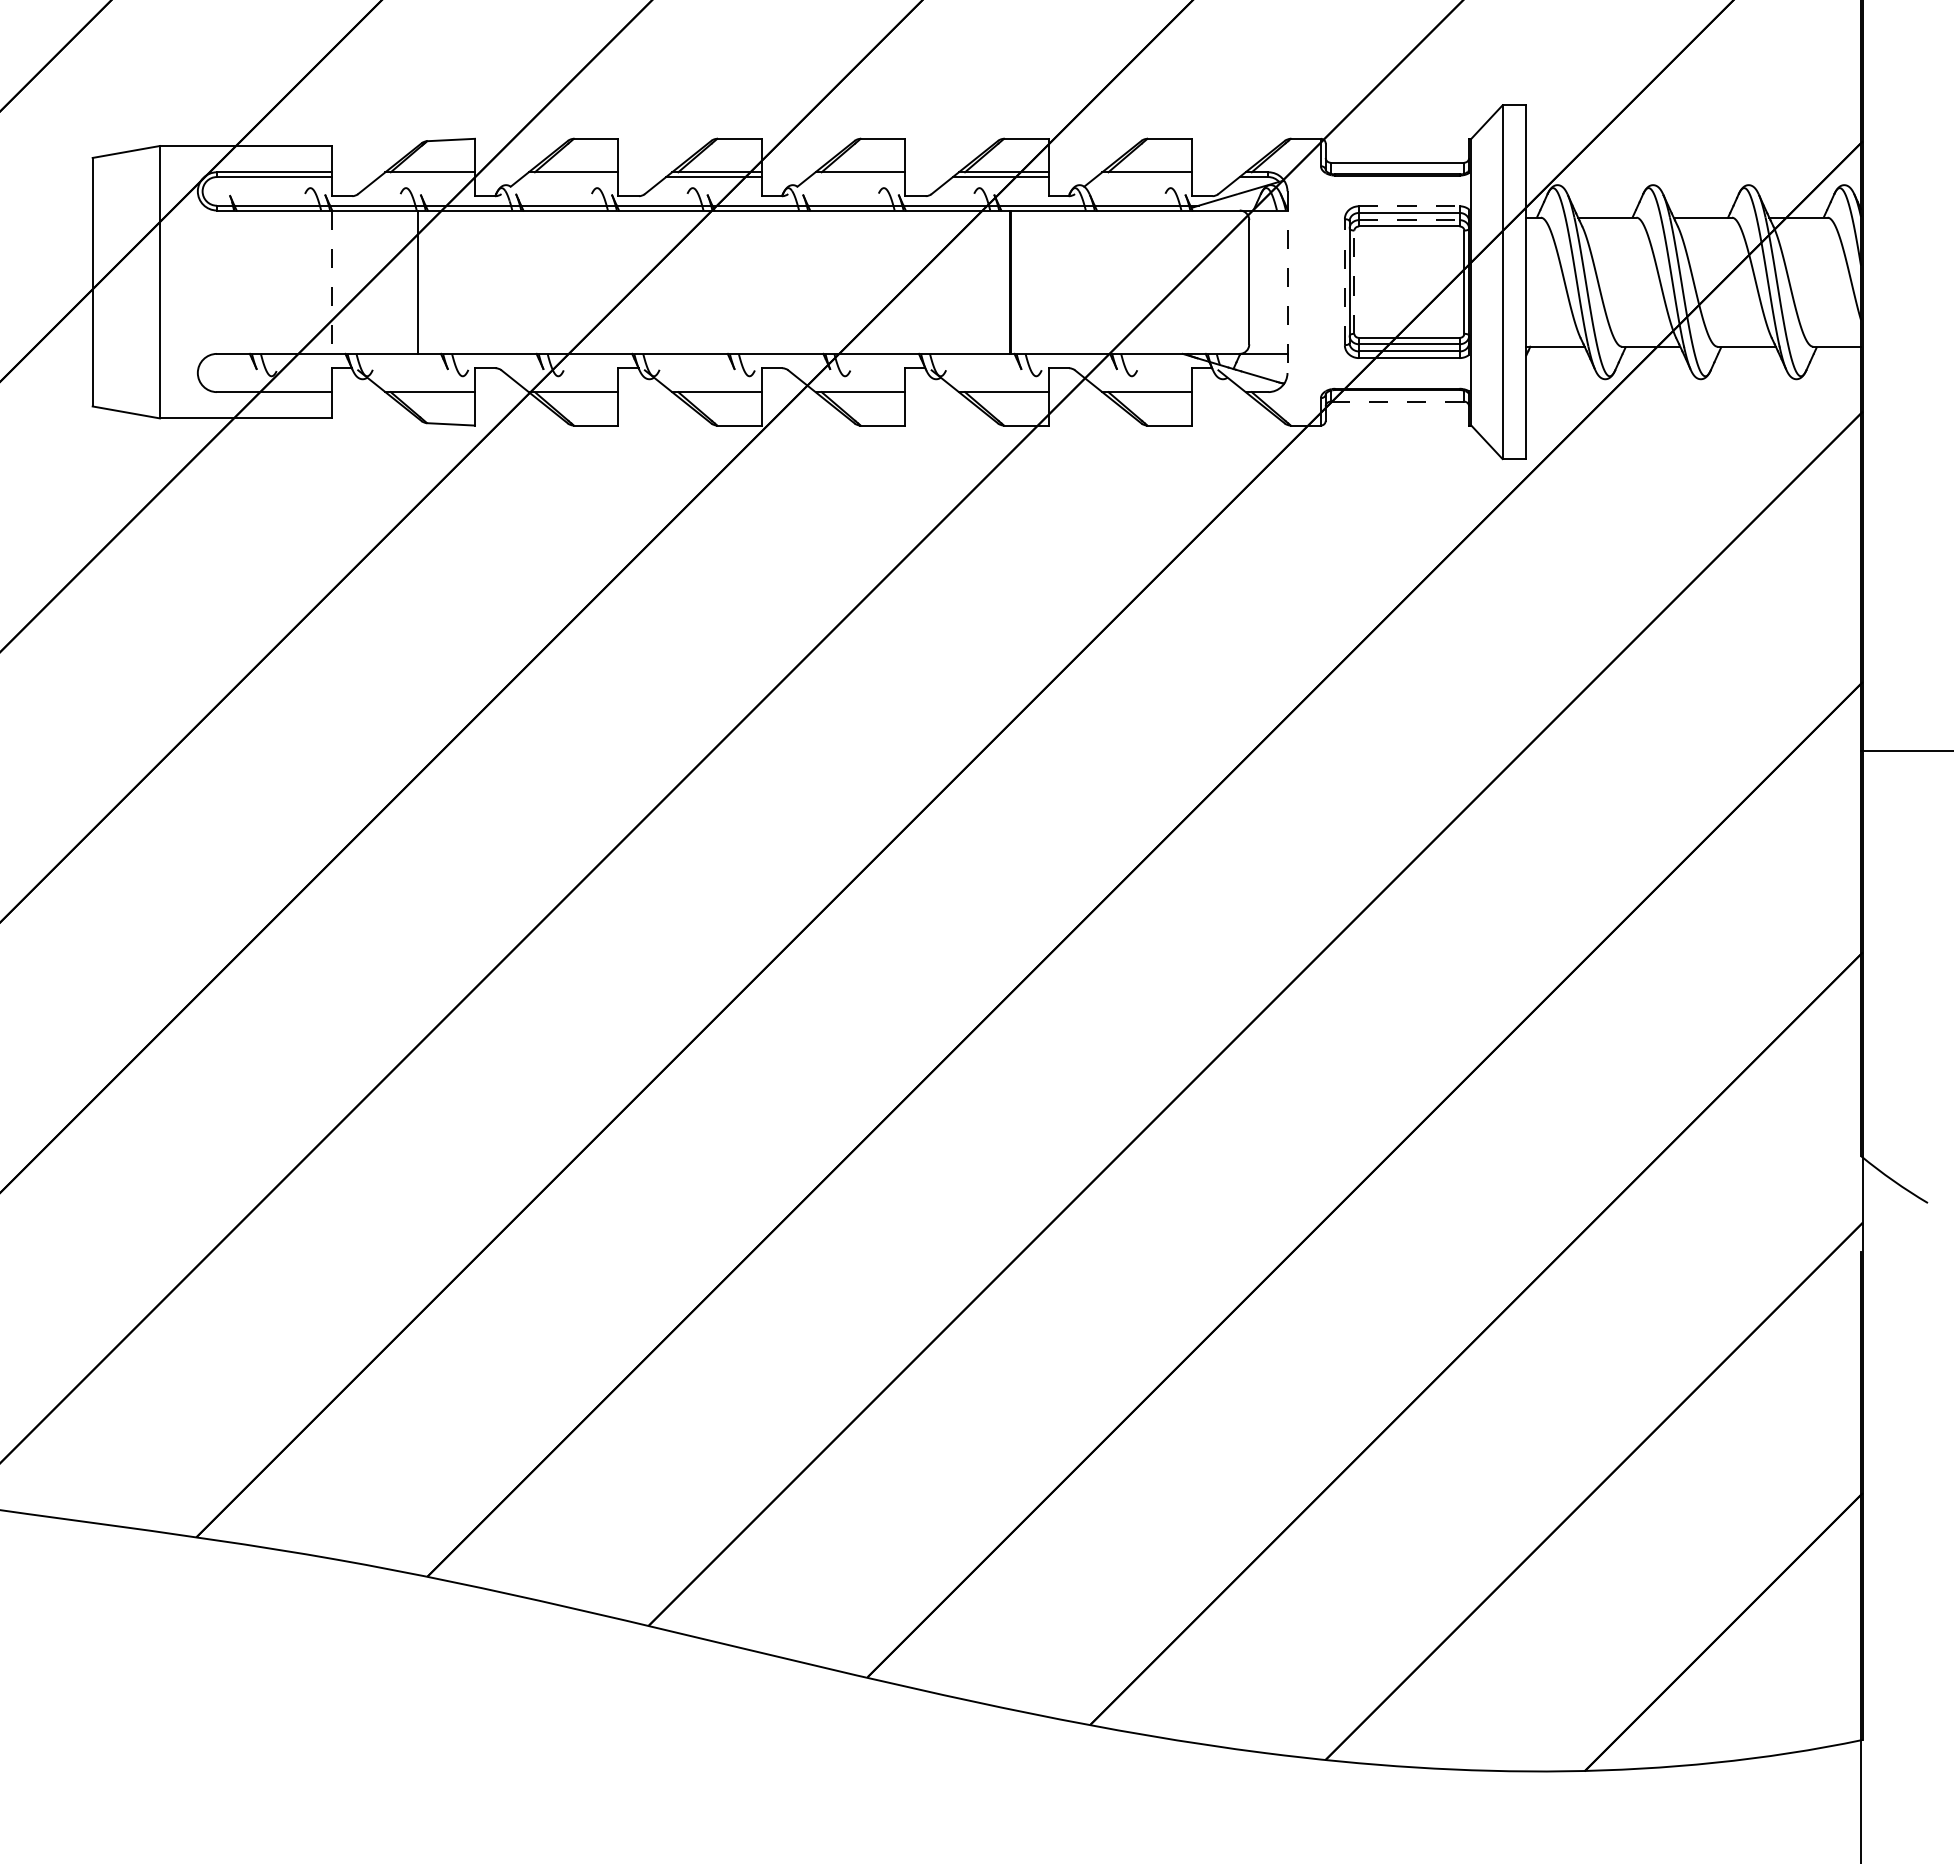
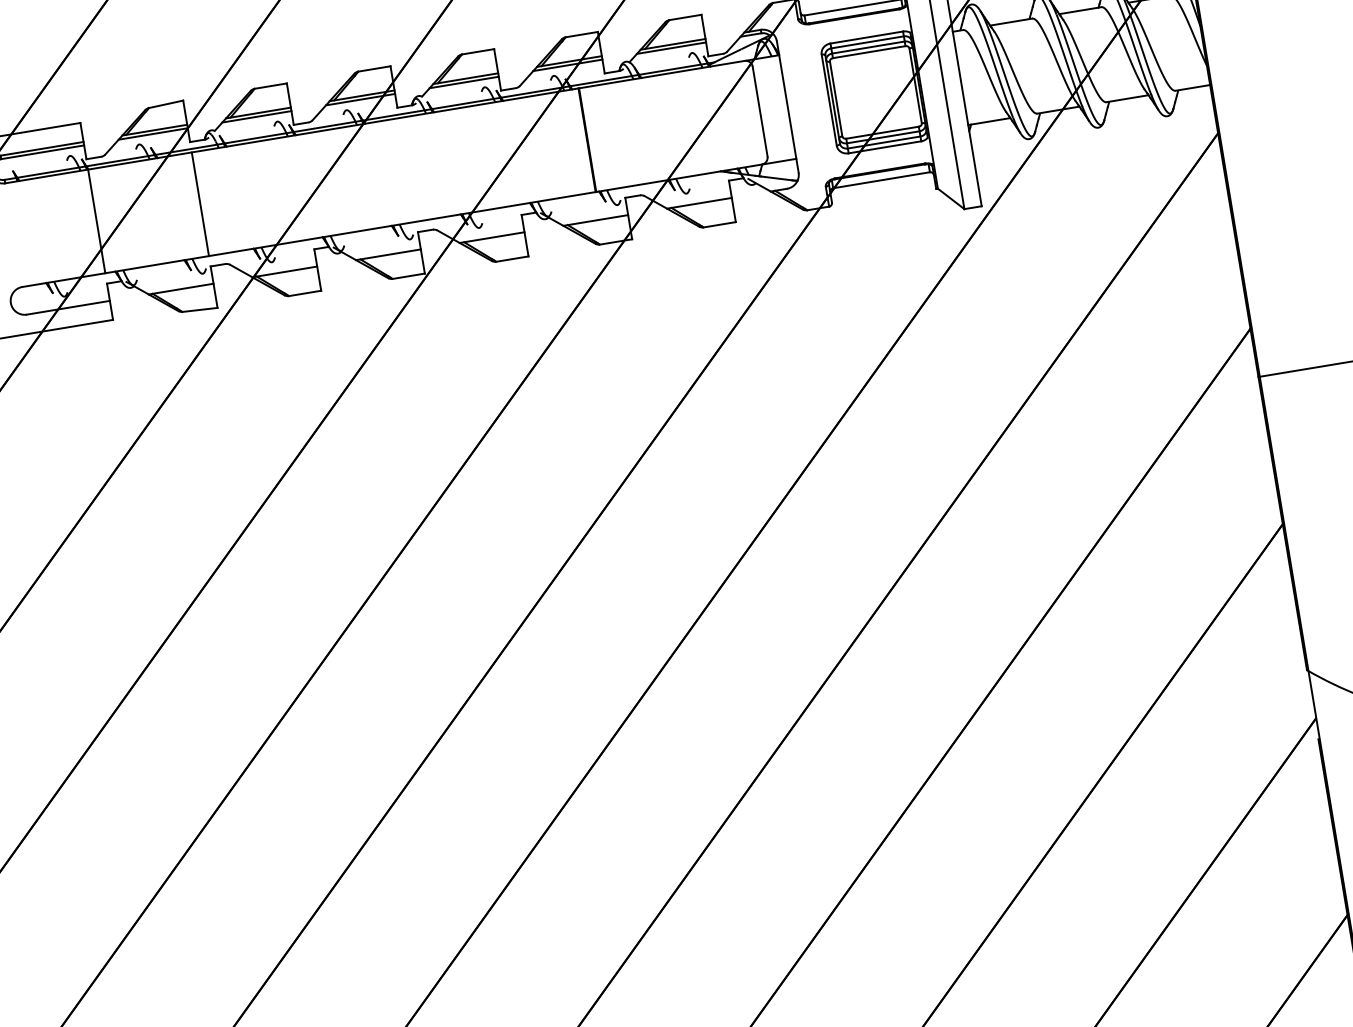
line: (427, 177) -> (153, 134), added
line: (570, 177) -> (256, 117), added
line: (857, 177) -> (464, 82), added
line: (1143, 177) -> (671, 48), added
line: (1409, 206) -> (866, 37), dashed -> solid
line: (1409, 220) -> (868, 47), dashed -> solid
line: (418, 281) -> (200, 203), moved
line: (331, 282) -> (96, 221), dashed -> solid
line: (1287, 282) -> (787, 107), dashed -> solid
line: (1344, 282) -> (829, 100), dashed -> solid
line: (1354, 282) -> (836, 99), dashed -> solid
line: (1397, 401) -> (881, 180), dashed -> solid

